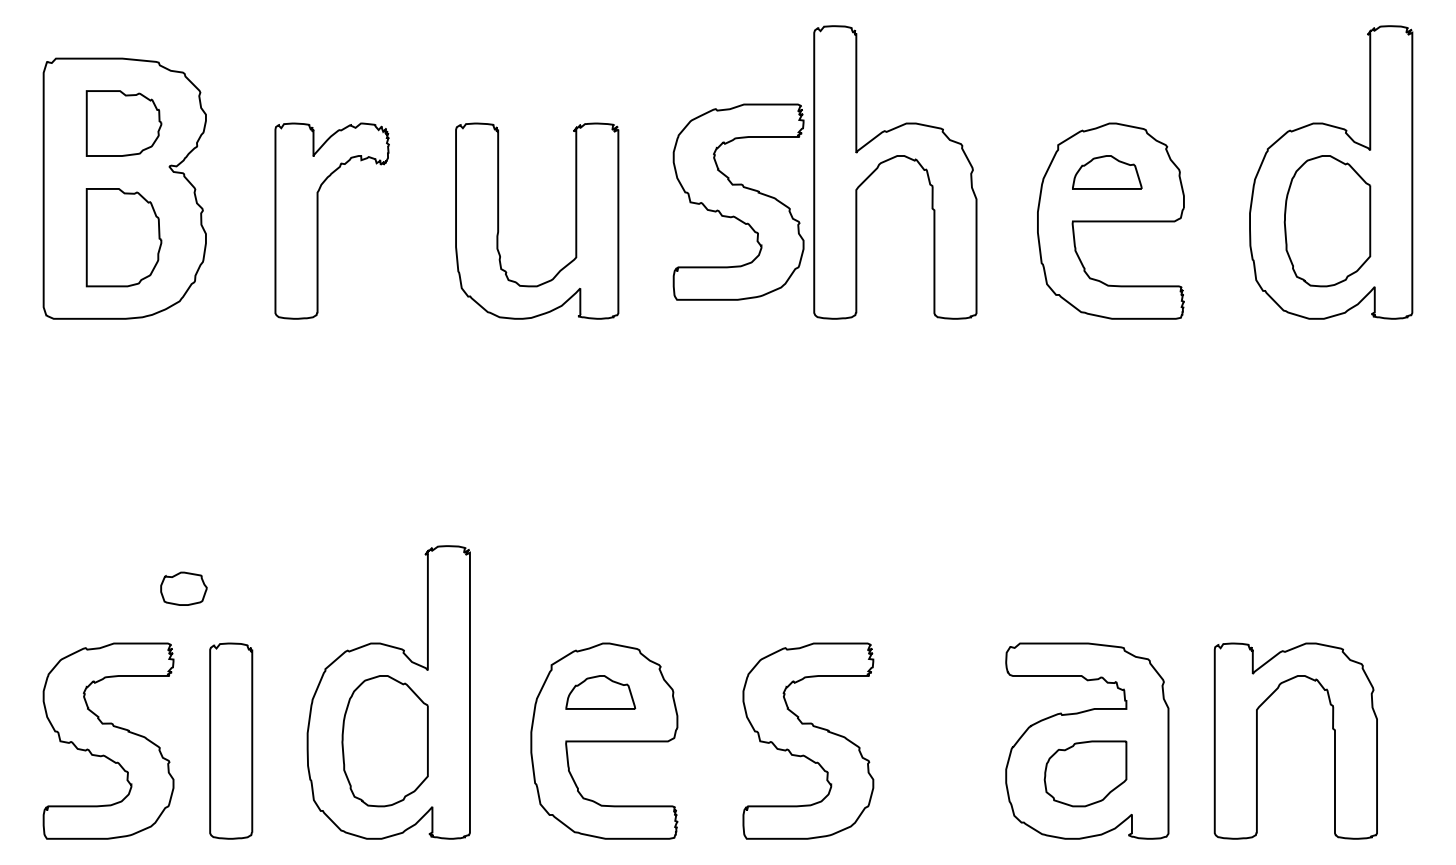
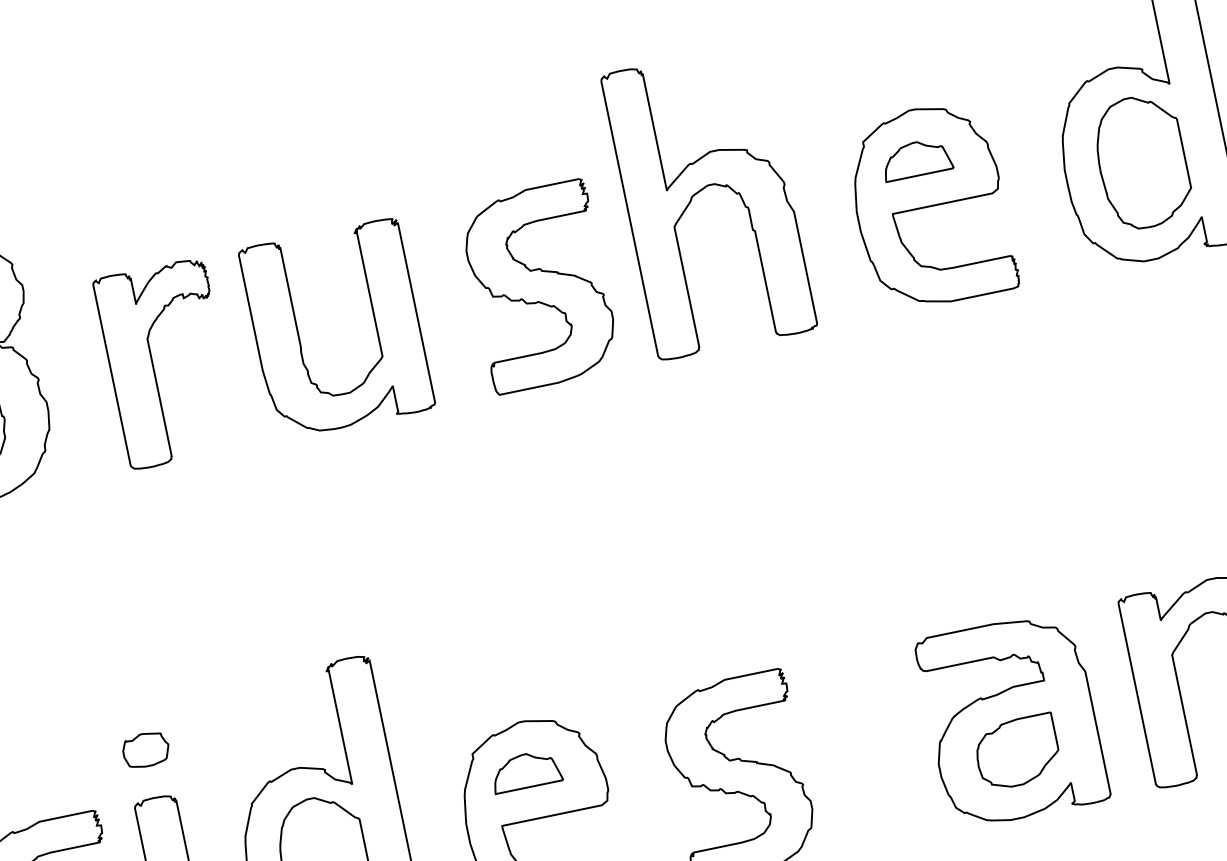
part: (738, 201) -> (539, 286), moved
part: (499, 220) -> (299, 335), moved
part: (183, 588) -> (145, 749), moved

